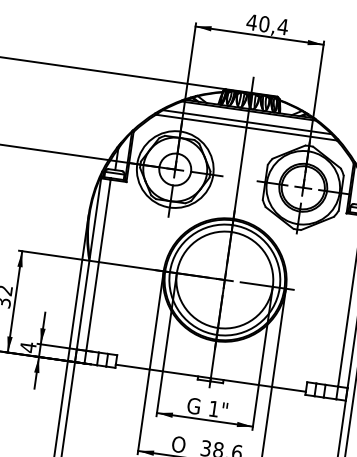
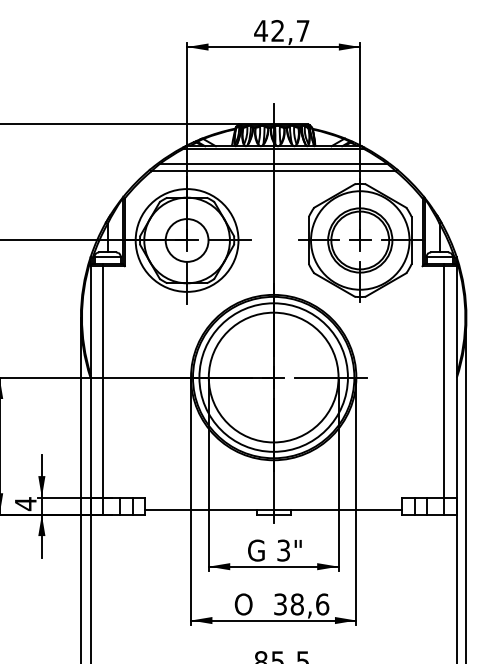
text: (273, 25) -> (290, 30), 40,4 -> 42,7
text: (213, 408) -> (283, 550), 1" -> 3"

